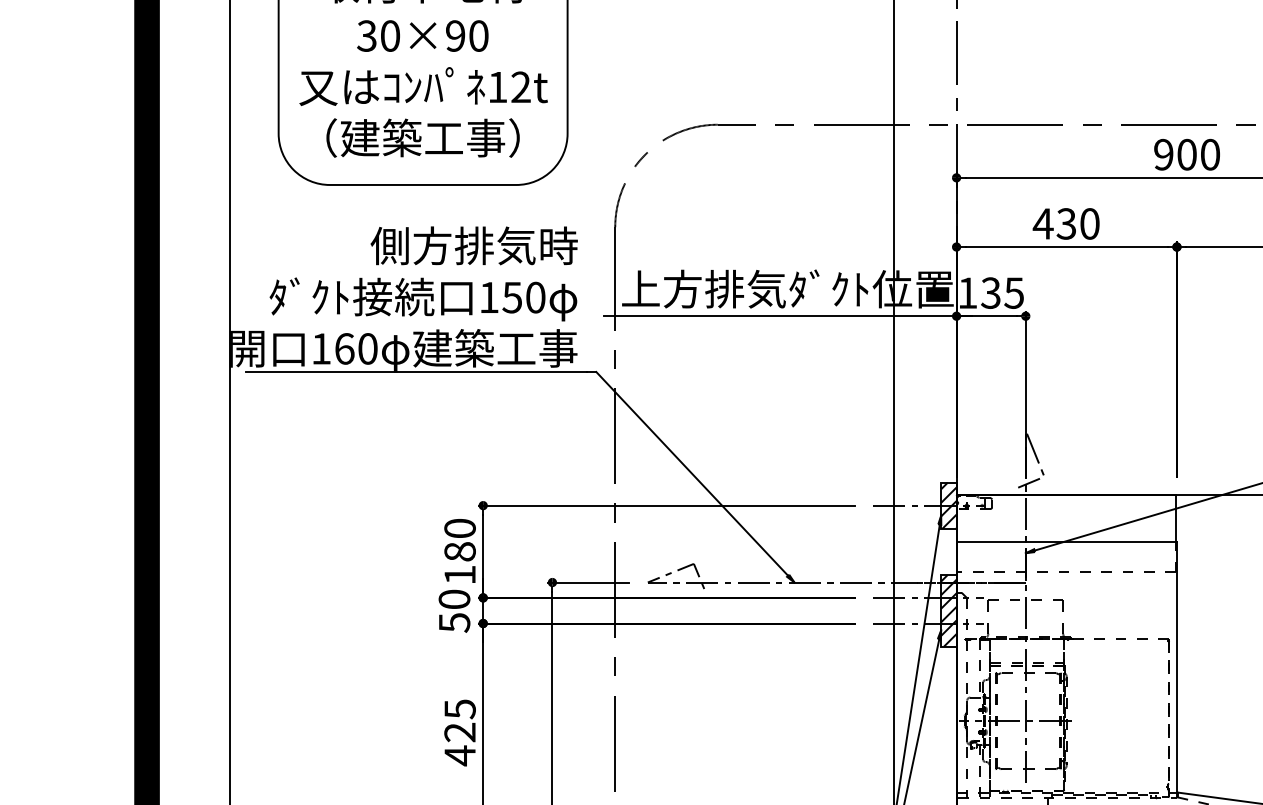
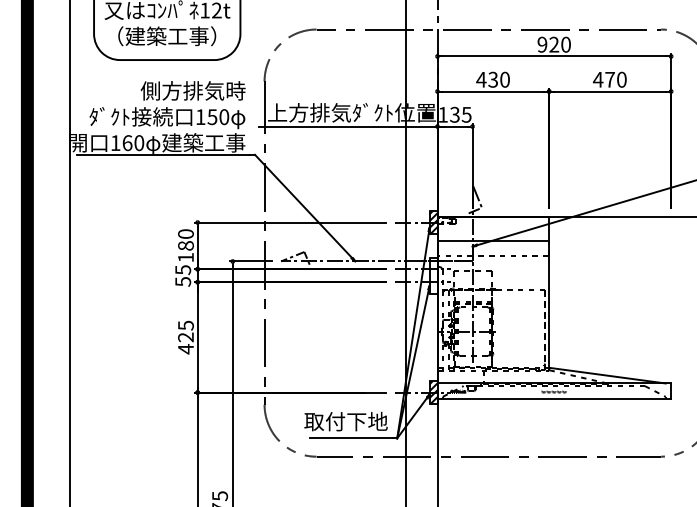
text: (1187, 154) -> (554, 44), 900 -> 920
text: (455, 600) -> (183, 270), 50 -> 55
hatch: (948, 610) -> (433, 275), removed

